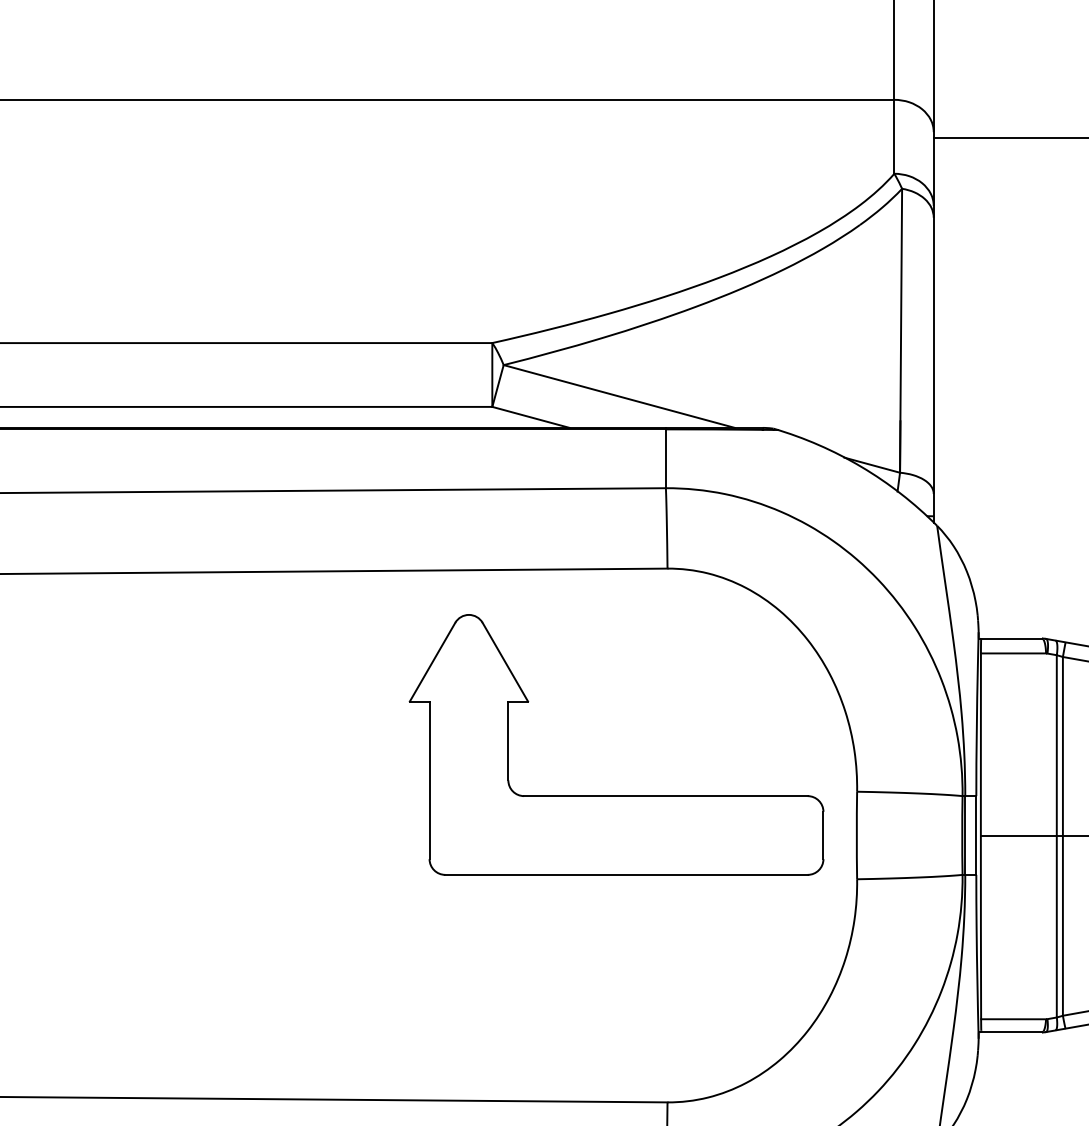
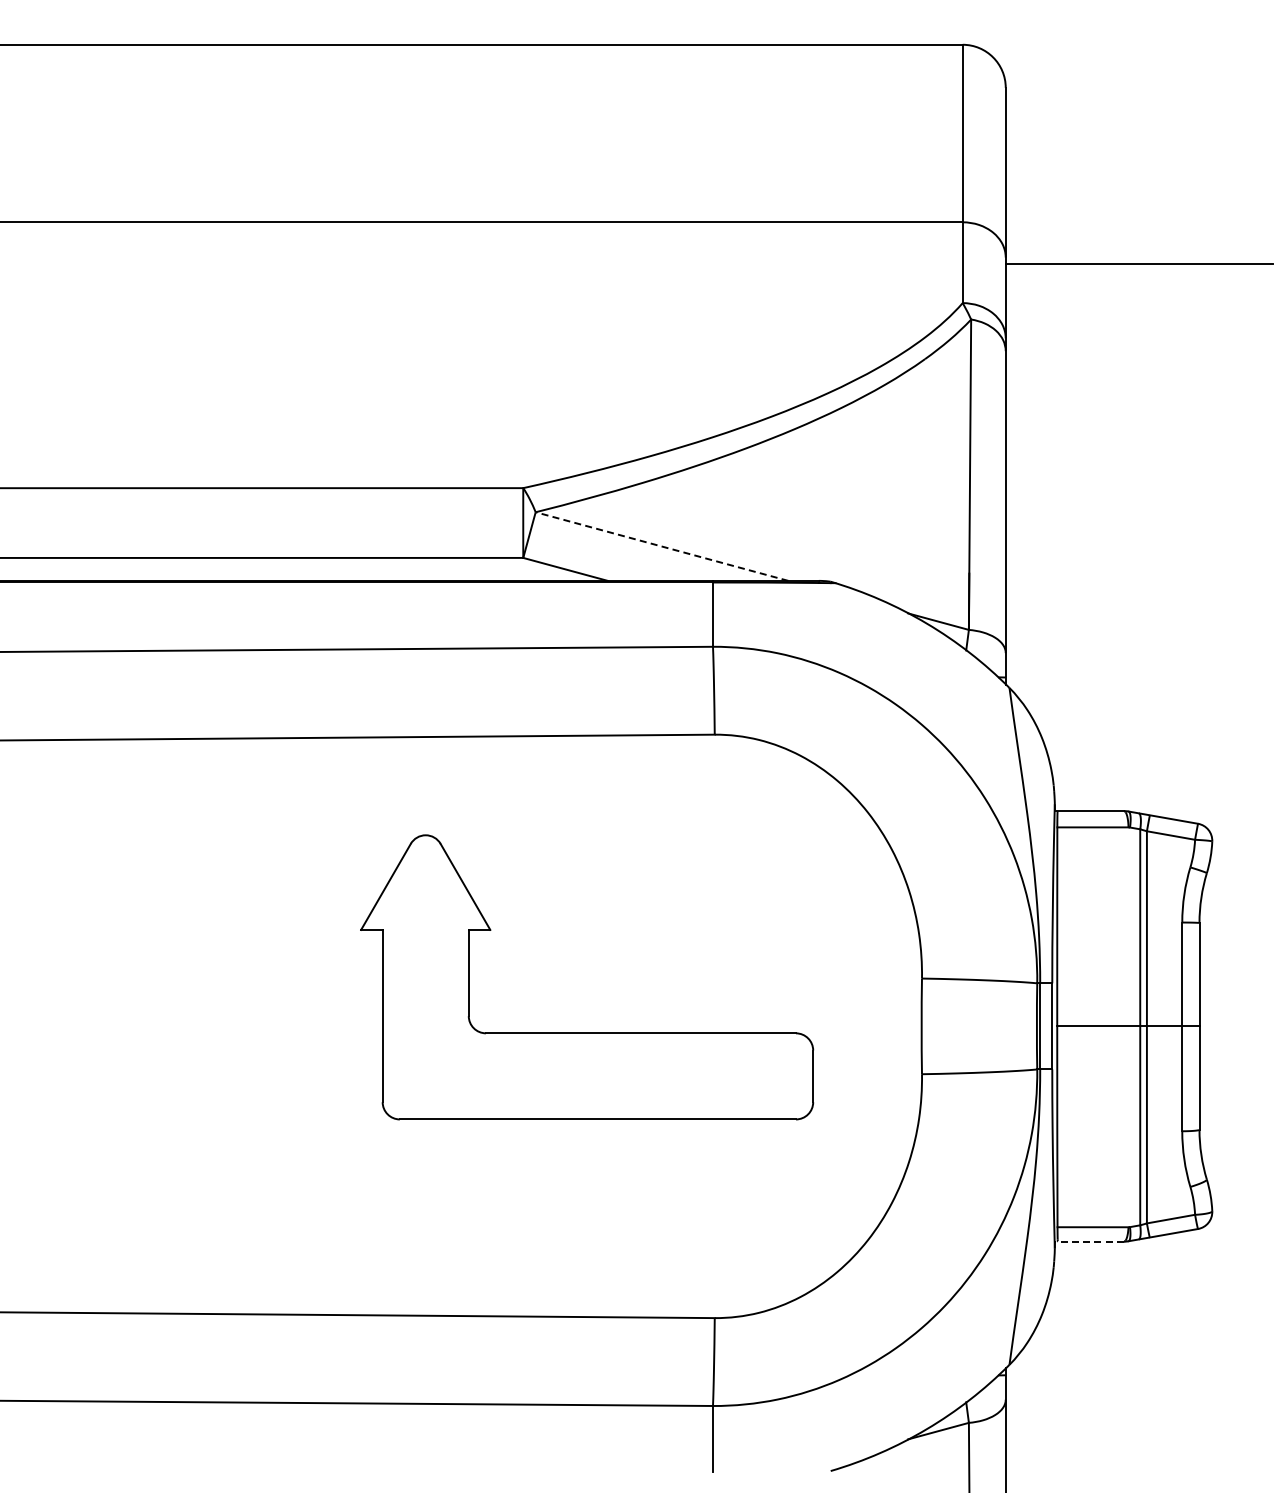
line: (619, 396) -> (662, 546), solid -> dashed
part: (616, 795) -> (587, 1032), moved
line: (1010, 1032) -> (1089, 1241), solid -> dashed

